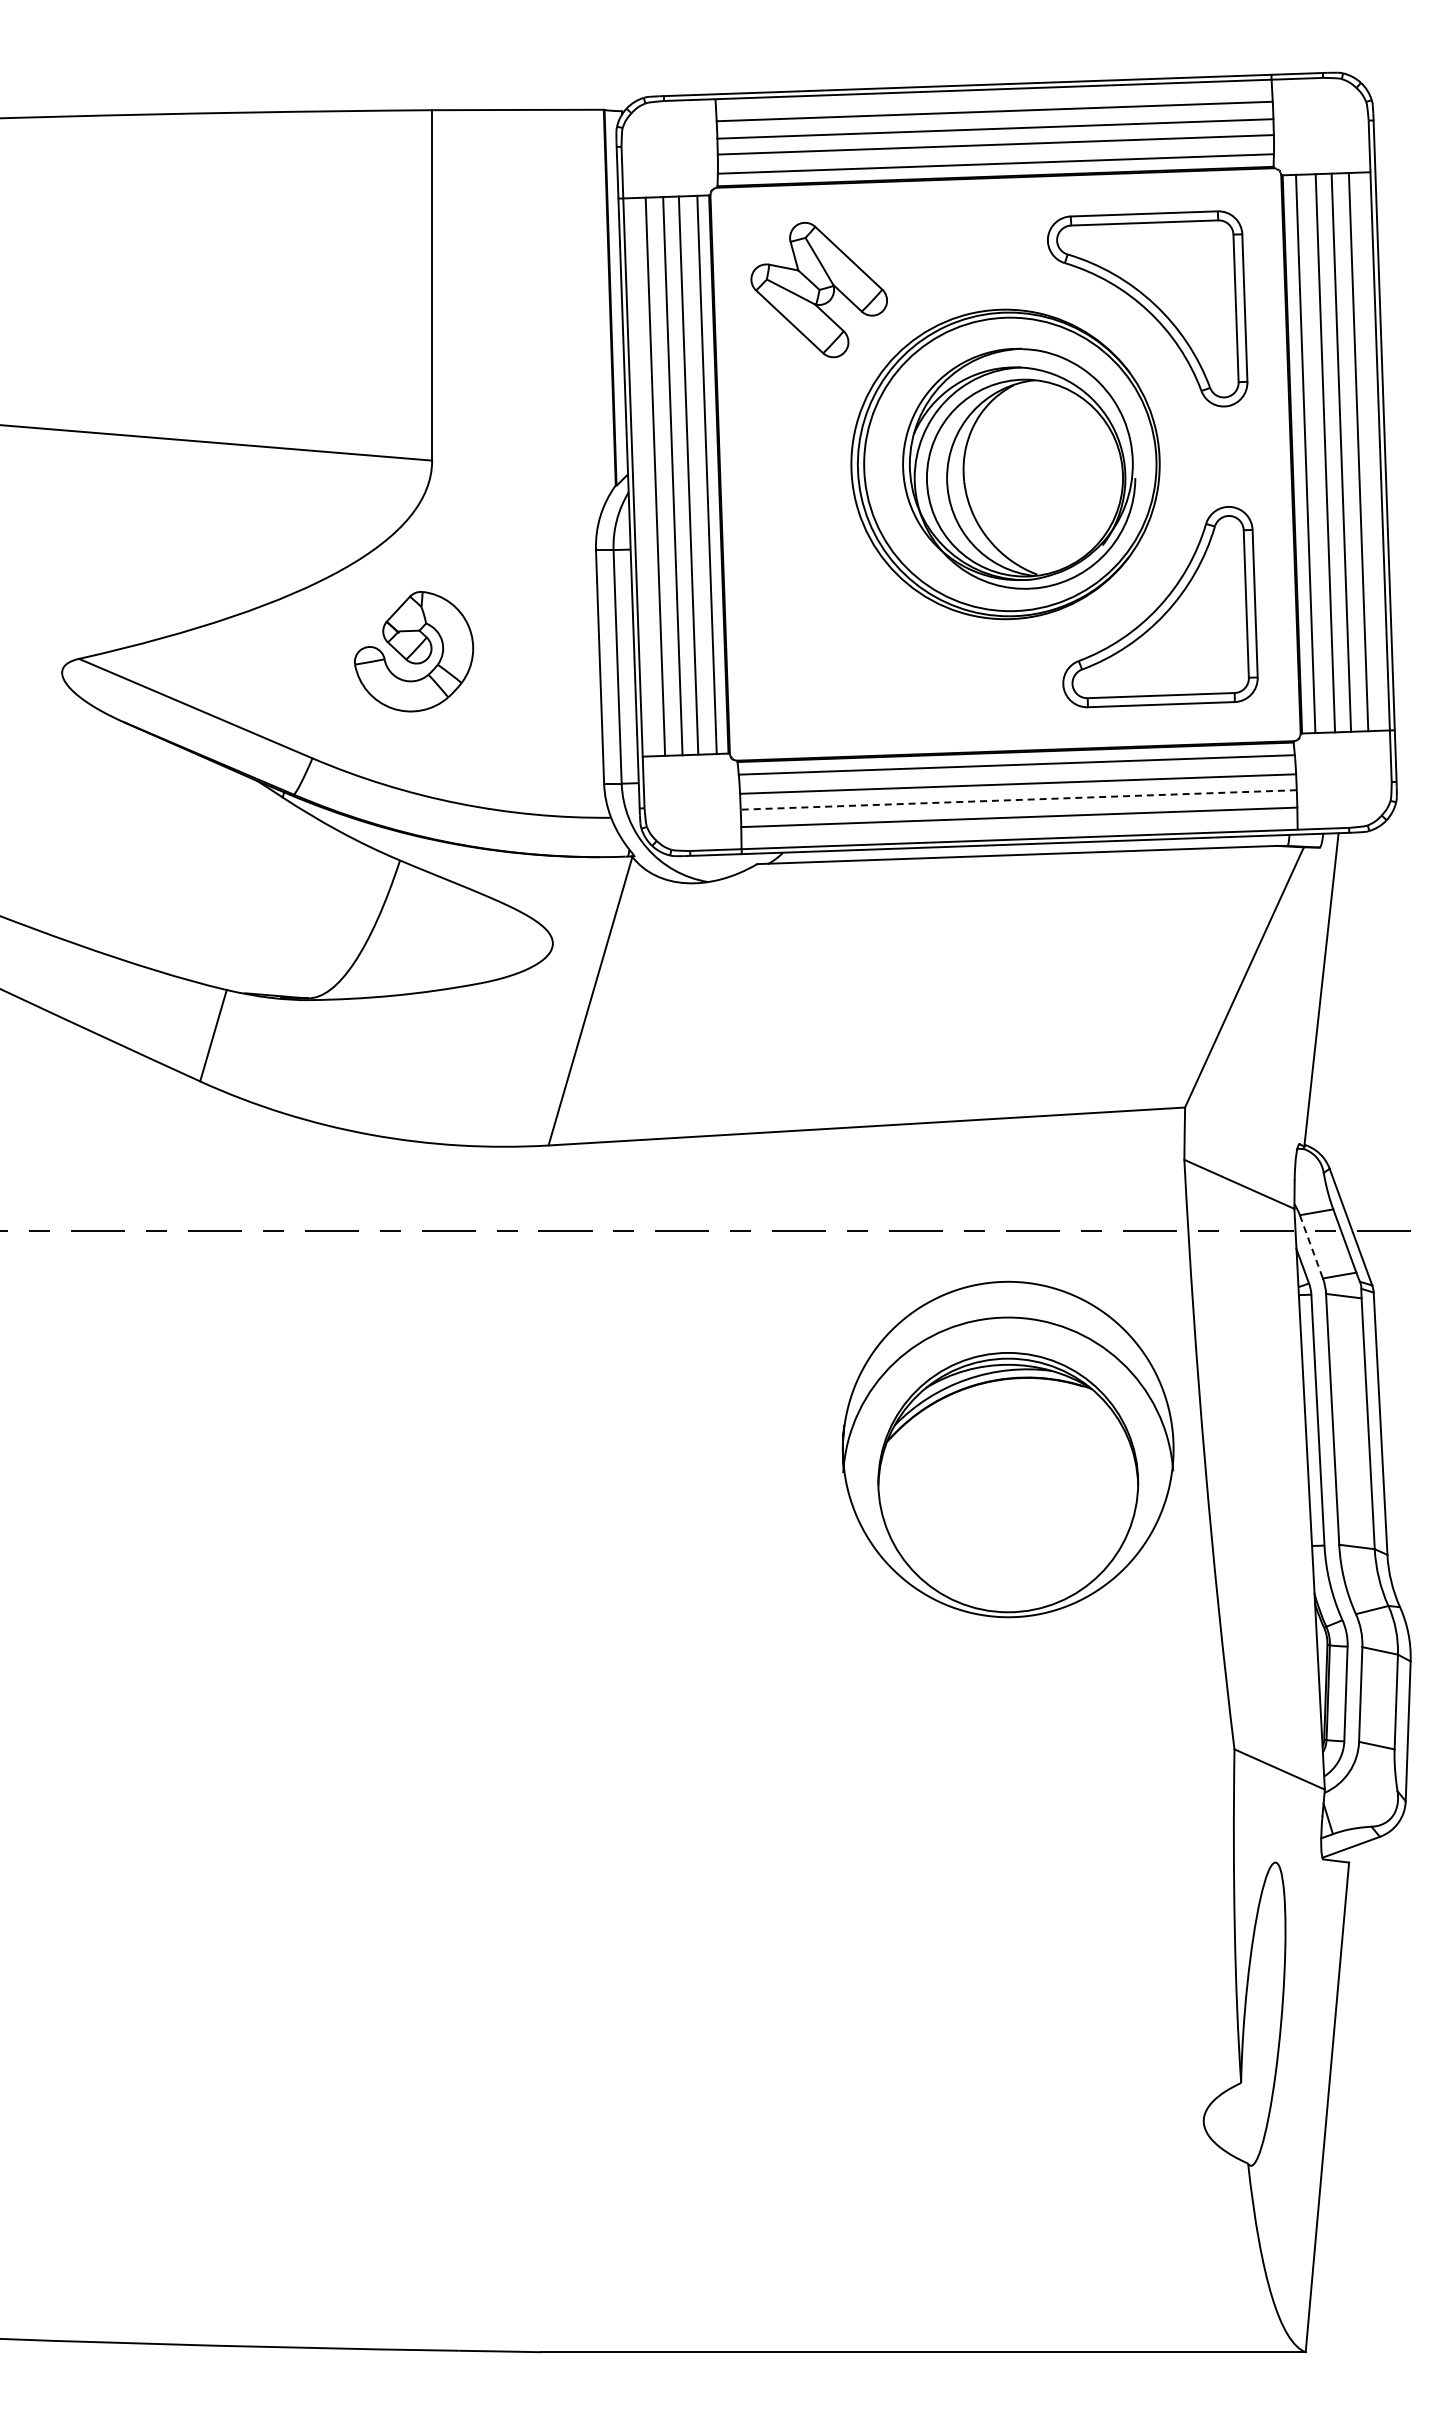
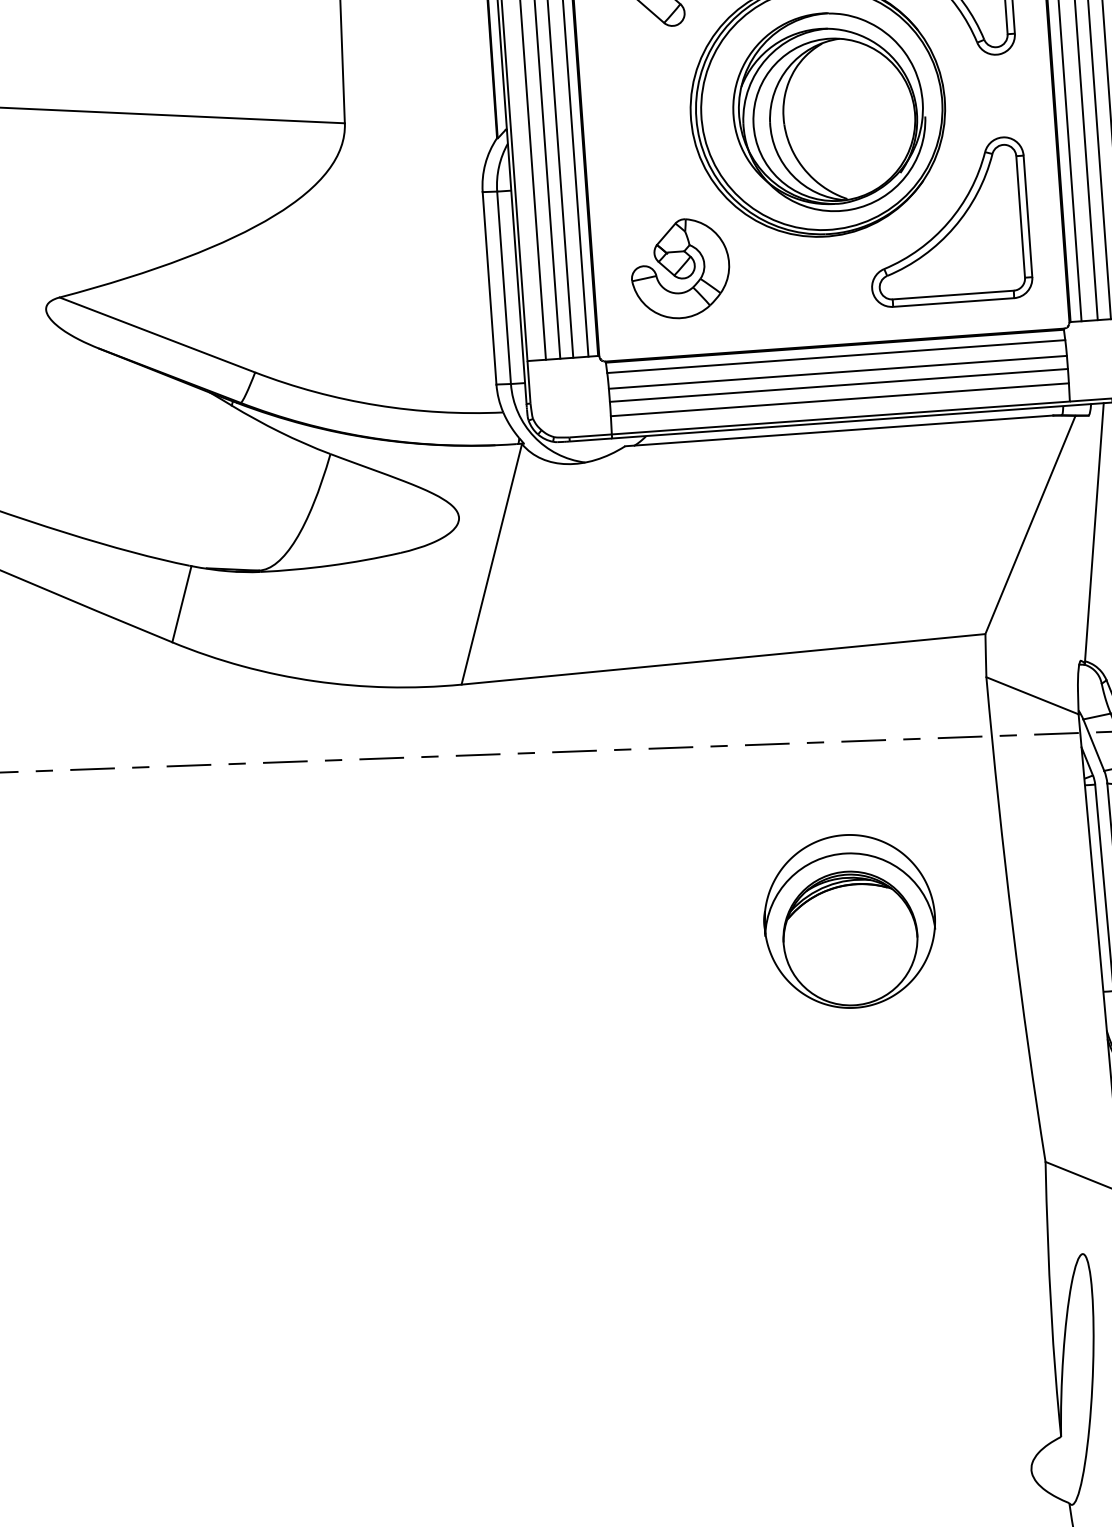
part: (414, 651) -> (680, 268), moved
line: (1018, 799) -> (838, 385), dashed -> solid
line: (1311, 1246) -> (1093, 744), dashed -> solid
part: (1007, 1449) -> (849, 921), size x0.62

